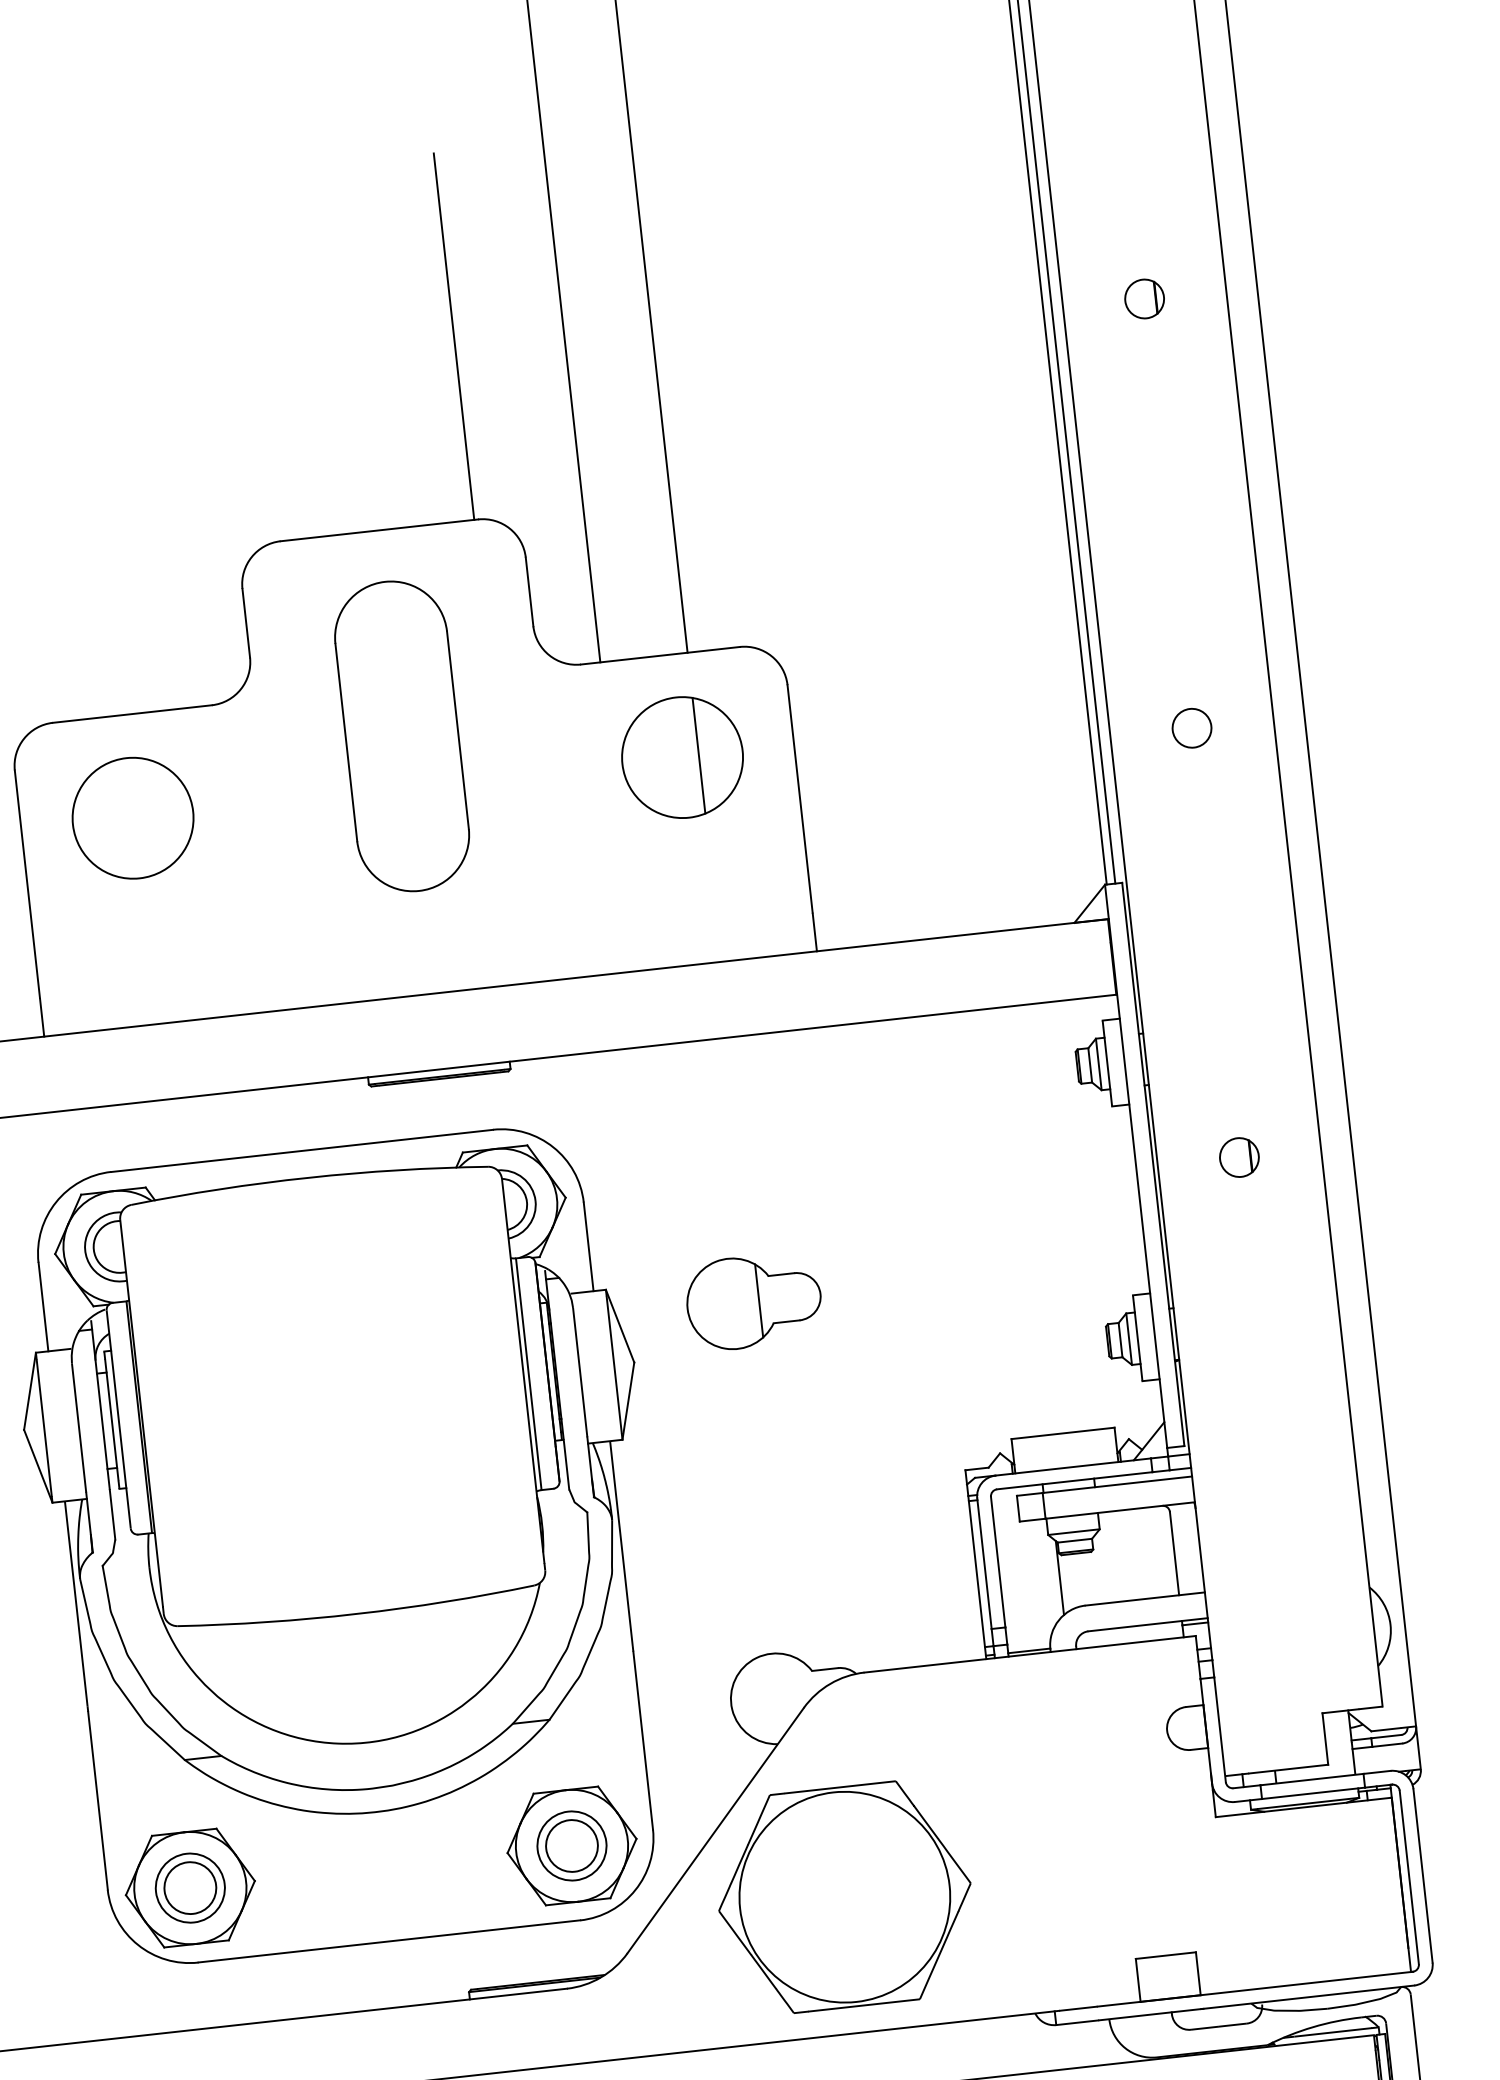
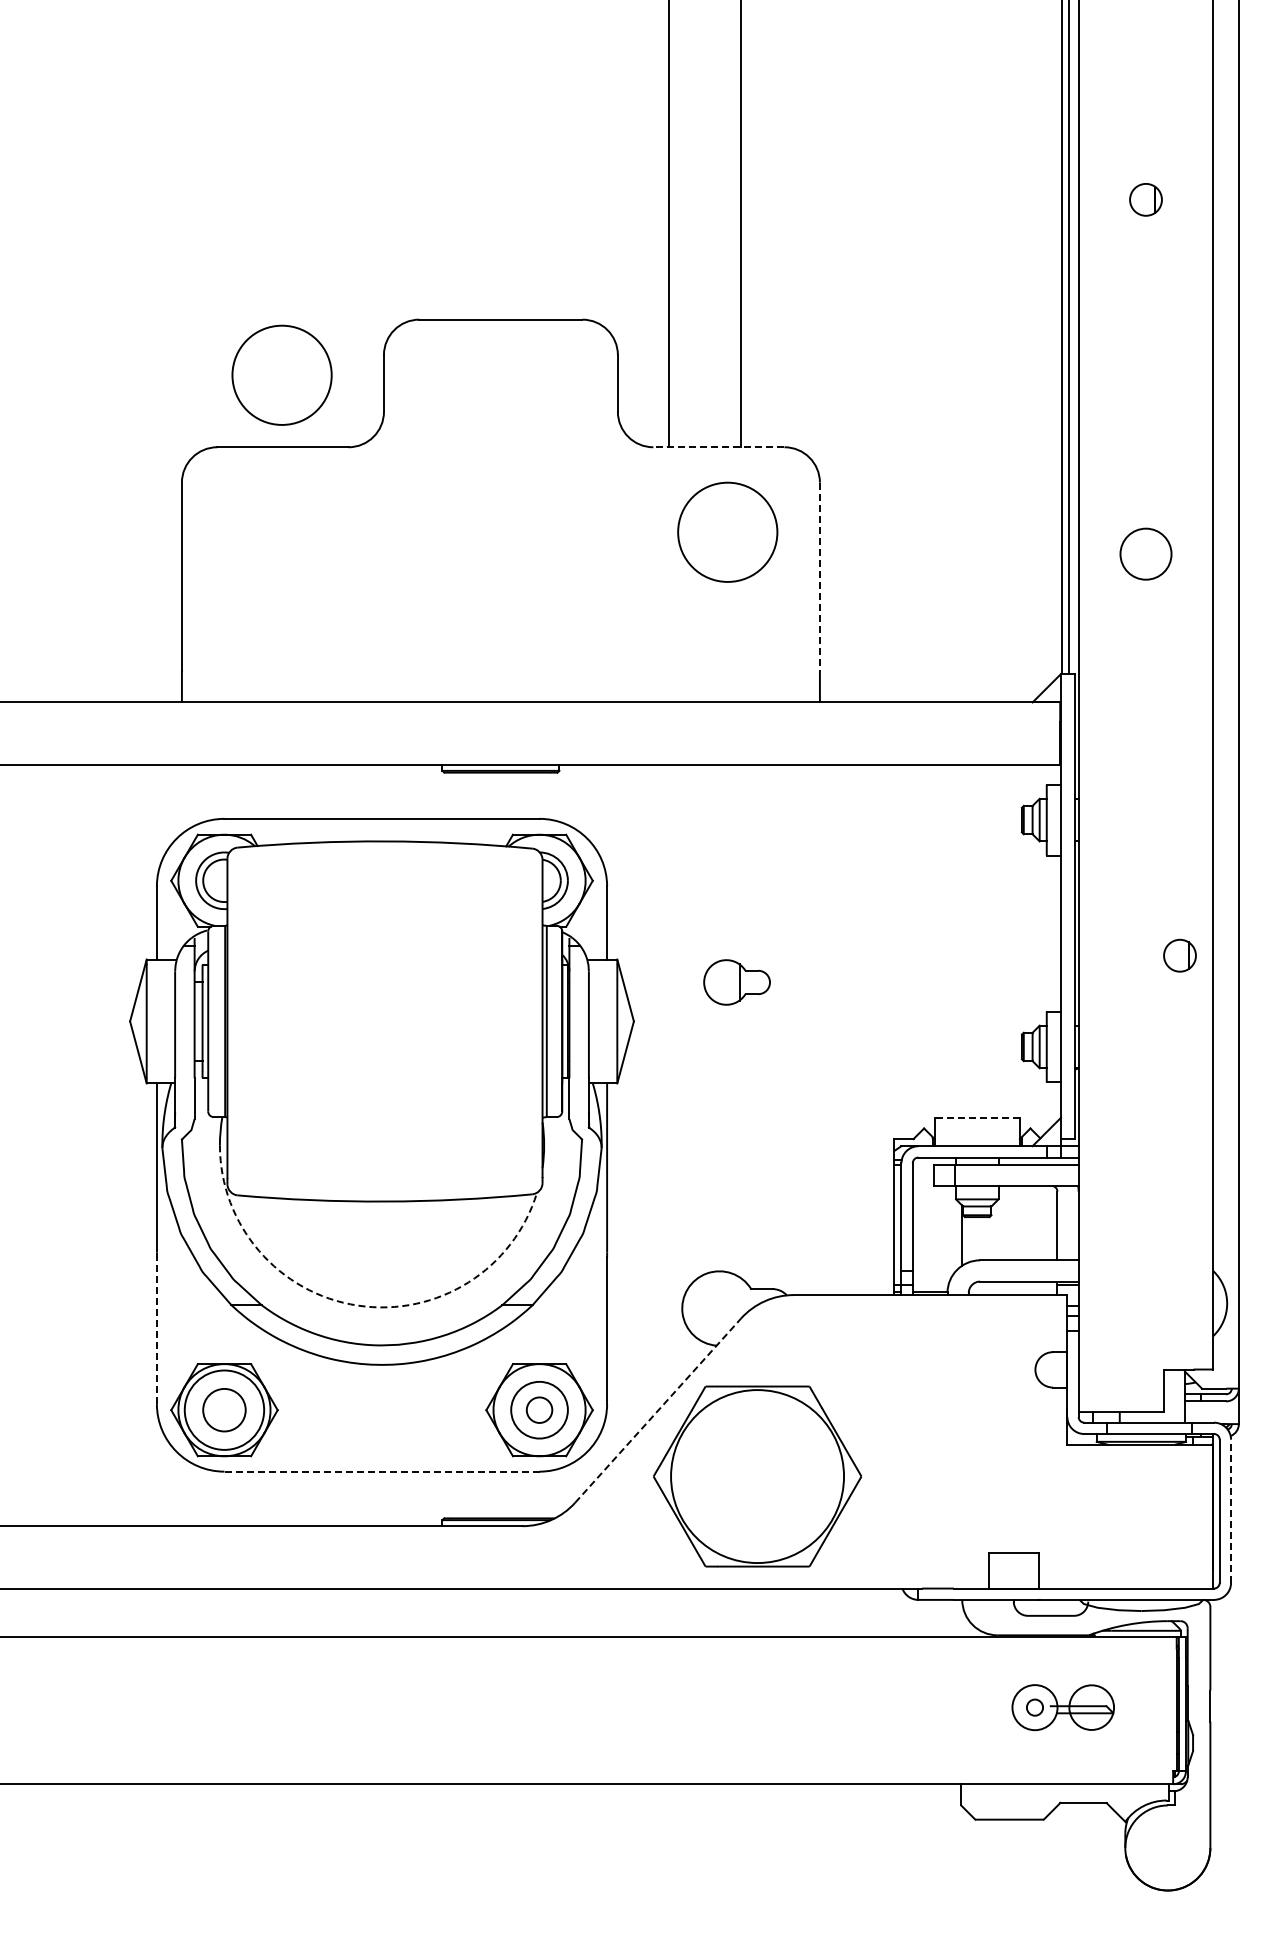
line: (454, 336) -> (579, 168), removed
line: (659, 656) -> (718, 447), solid -> dashed
circle: (1191, 728) -> (1145, 554), size x1.6
part: (401, 736) -> (500, 489), removed
line: (699, 755) -> (741, 532), removed
line: (799, 798) -> (819, 576), solid -> dashed
circle: (132, 817) -> (281, 374), moved
part: (1238, 1157) -> (1179, 955), moved
part: (753, 1301) -> (736, 982), size x0.6
line: (1063, 1432) -> (977, 1117), solid -> dashed
arc: (338, 1743) -> (358, 1305), solid -> dashed
line: (97, 1800) -> (156, 1330), solid -> dashed
line: (716, 1830) -> (658, 1410), solid -> dashed
circle: (571, 1845) -> (539, 1409), size x0.6
line: (1423, 1876) -> (1231, 1511), solid -> dashed
circle: (190, 1887) -> (224, 1409), size x1.4
line: (389, 1941) -> (382, 1471), solid -> dashed

